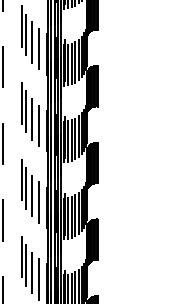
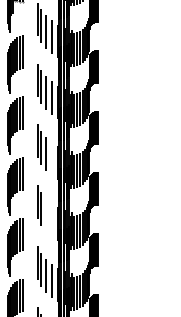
line: (38, 126) -> (51, 159), removed
line: (31, 195) -> (45, 214), removed
line: (38, 203) -> (51, 220), removed

